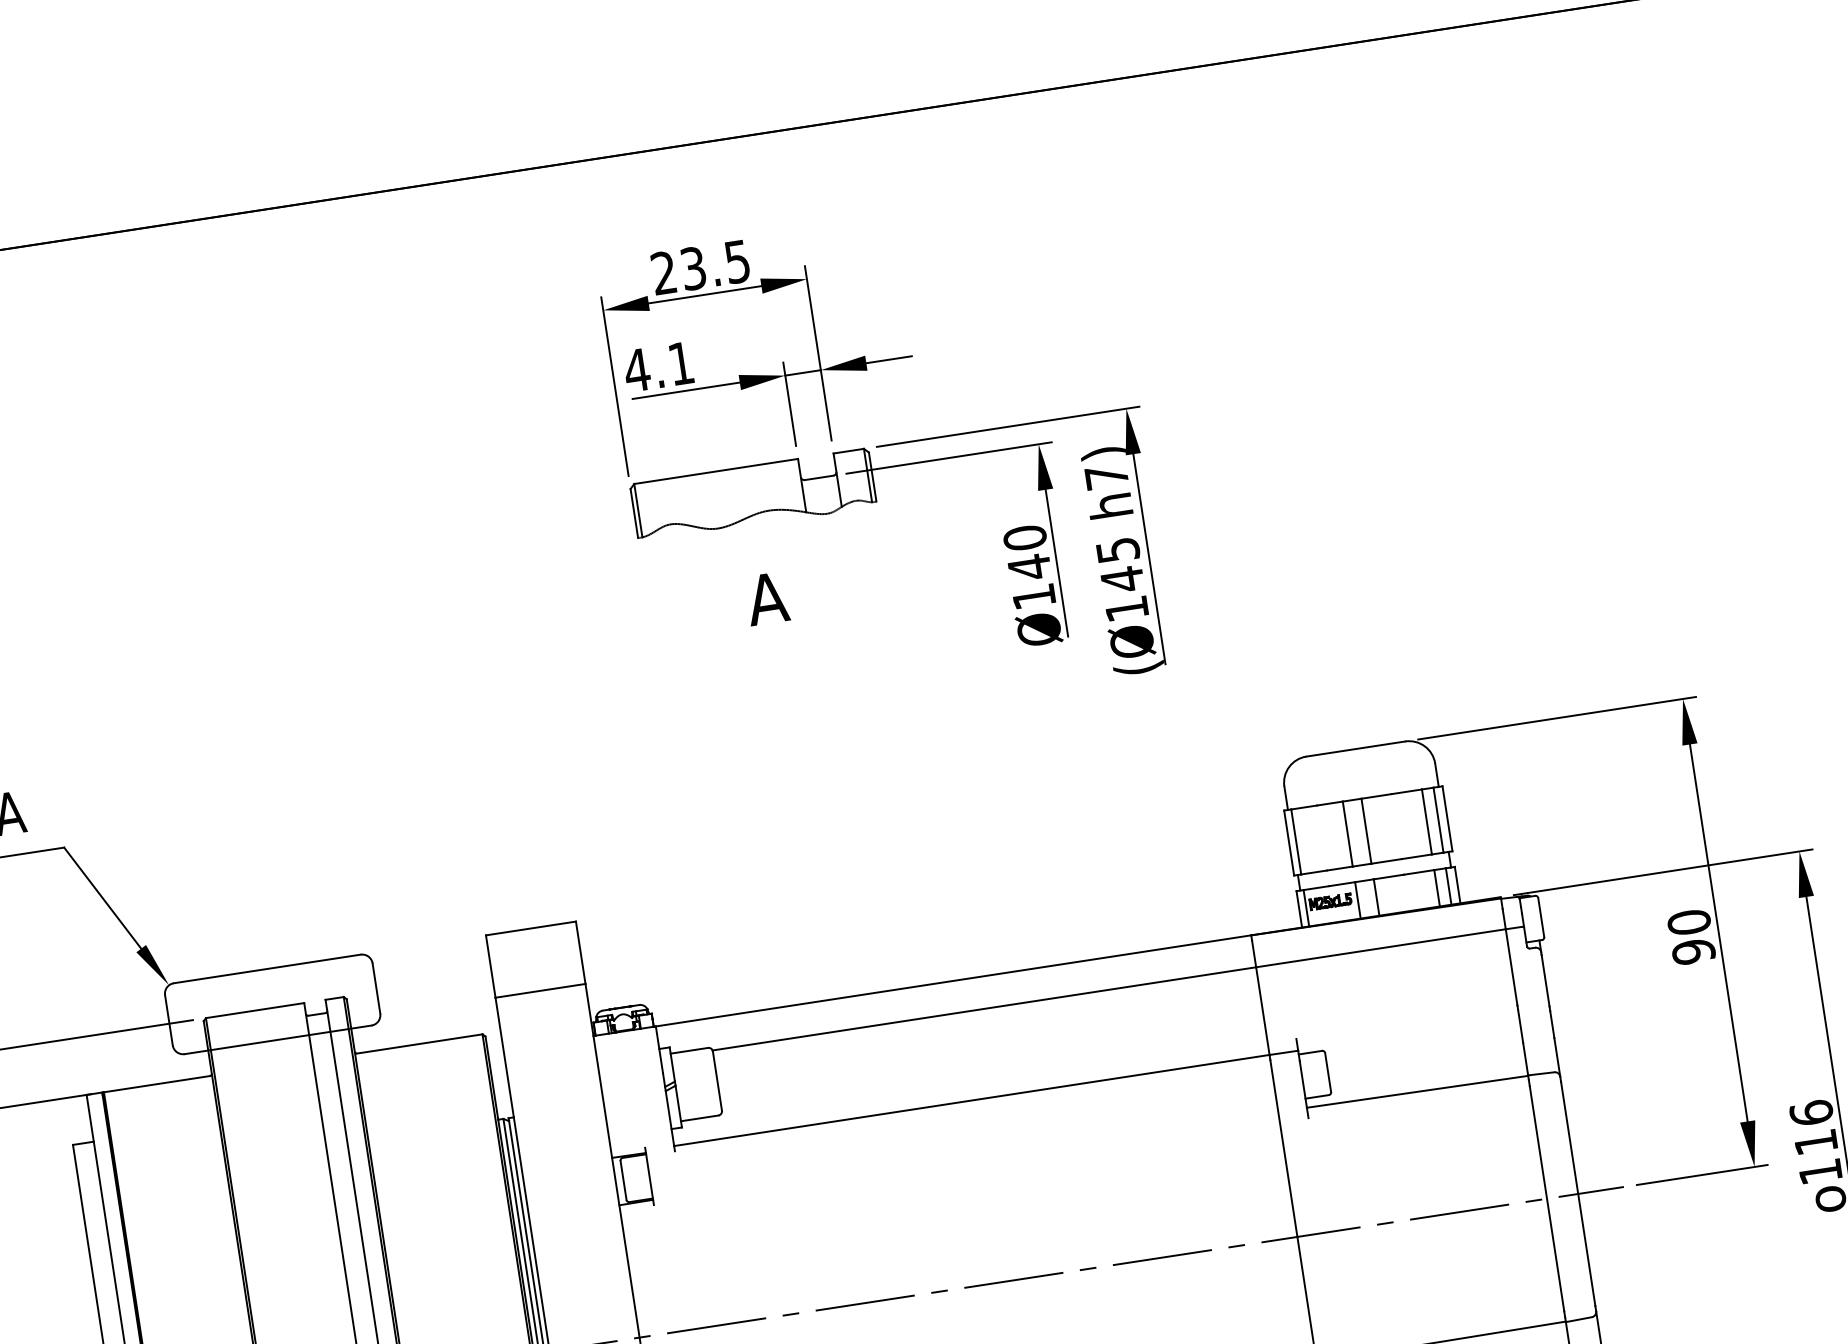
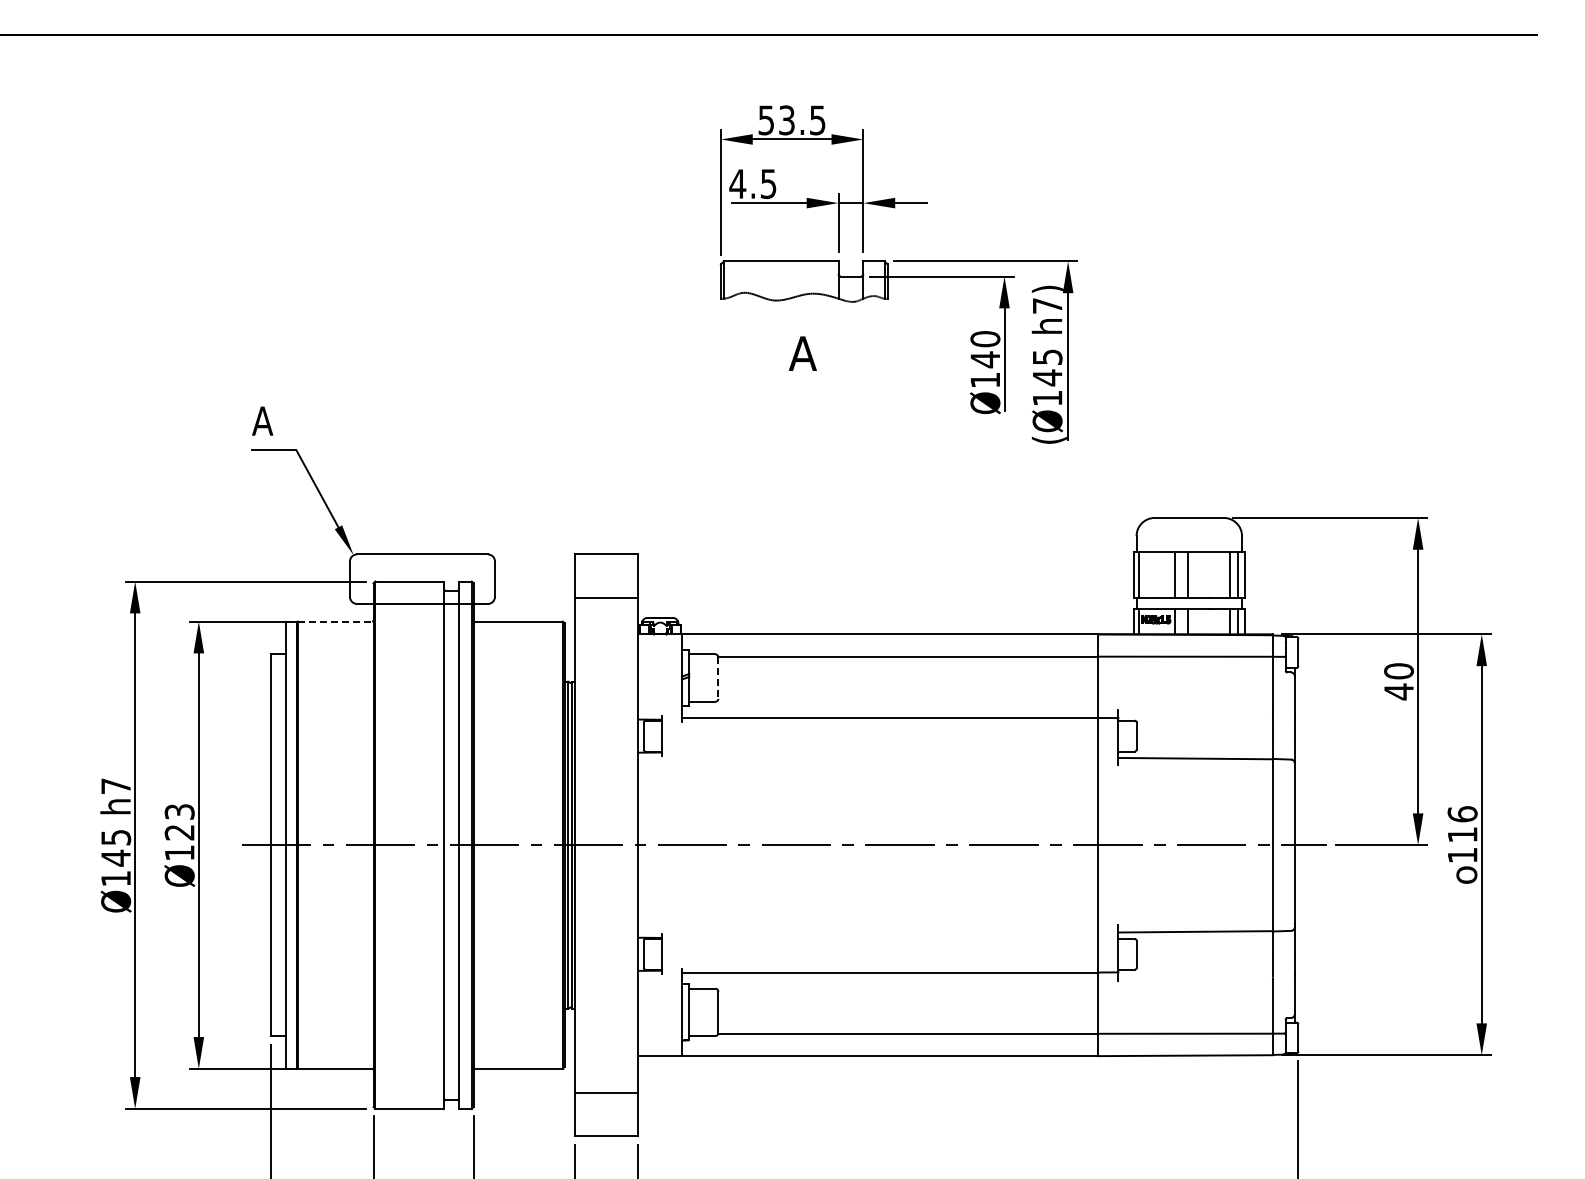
text: (662, 273) -> (765, 120), 23.5 -> 53.5
text: (681, 364) -> (768, 184), 4.1 -> 4.5
text: (1694, 951) -> (1399, 691), 90 -> 40
line: (717, 1081) -> (718, 678), solid -> dashed
line: (157, 1083) -> (335, 621), solid -> dashed

